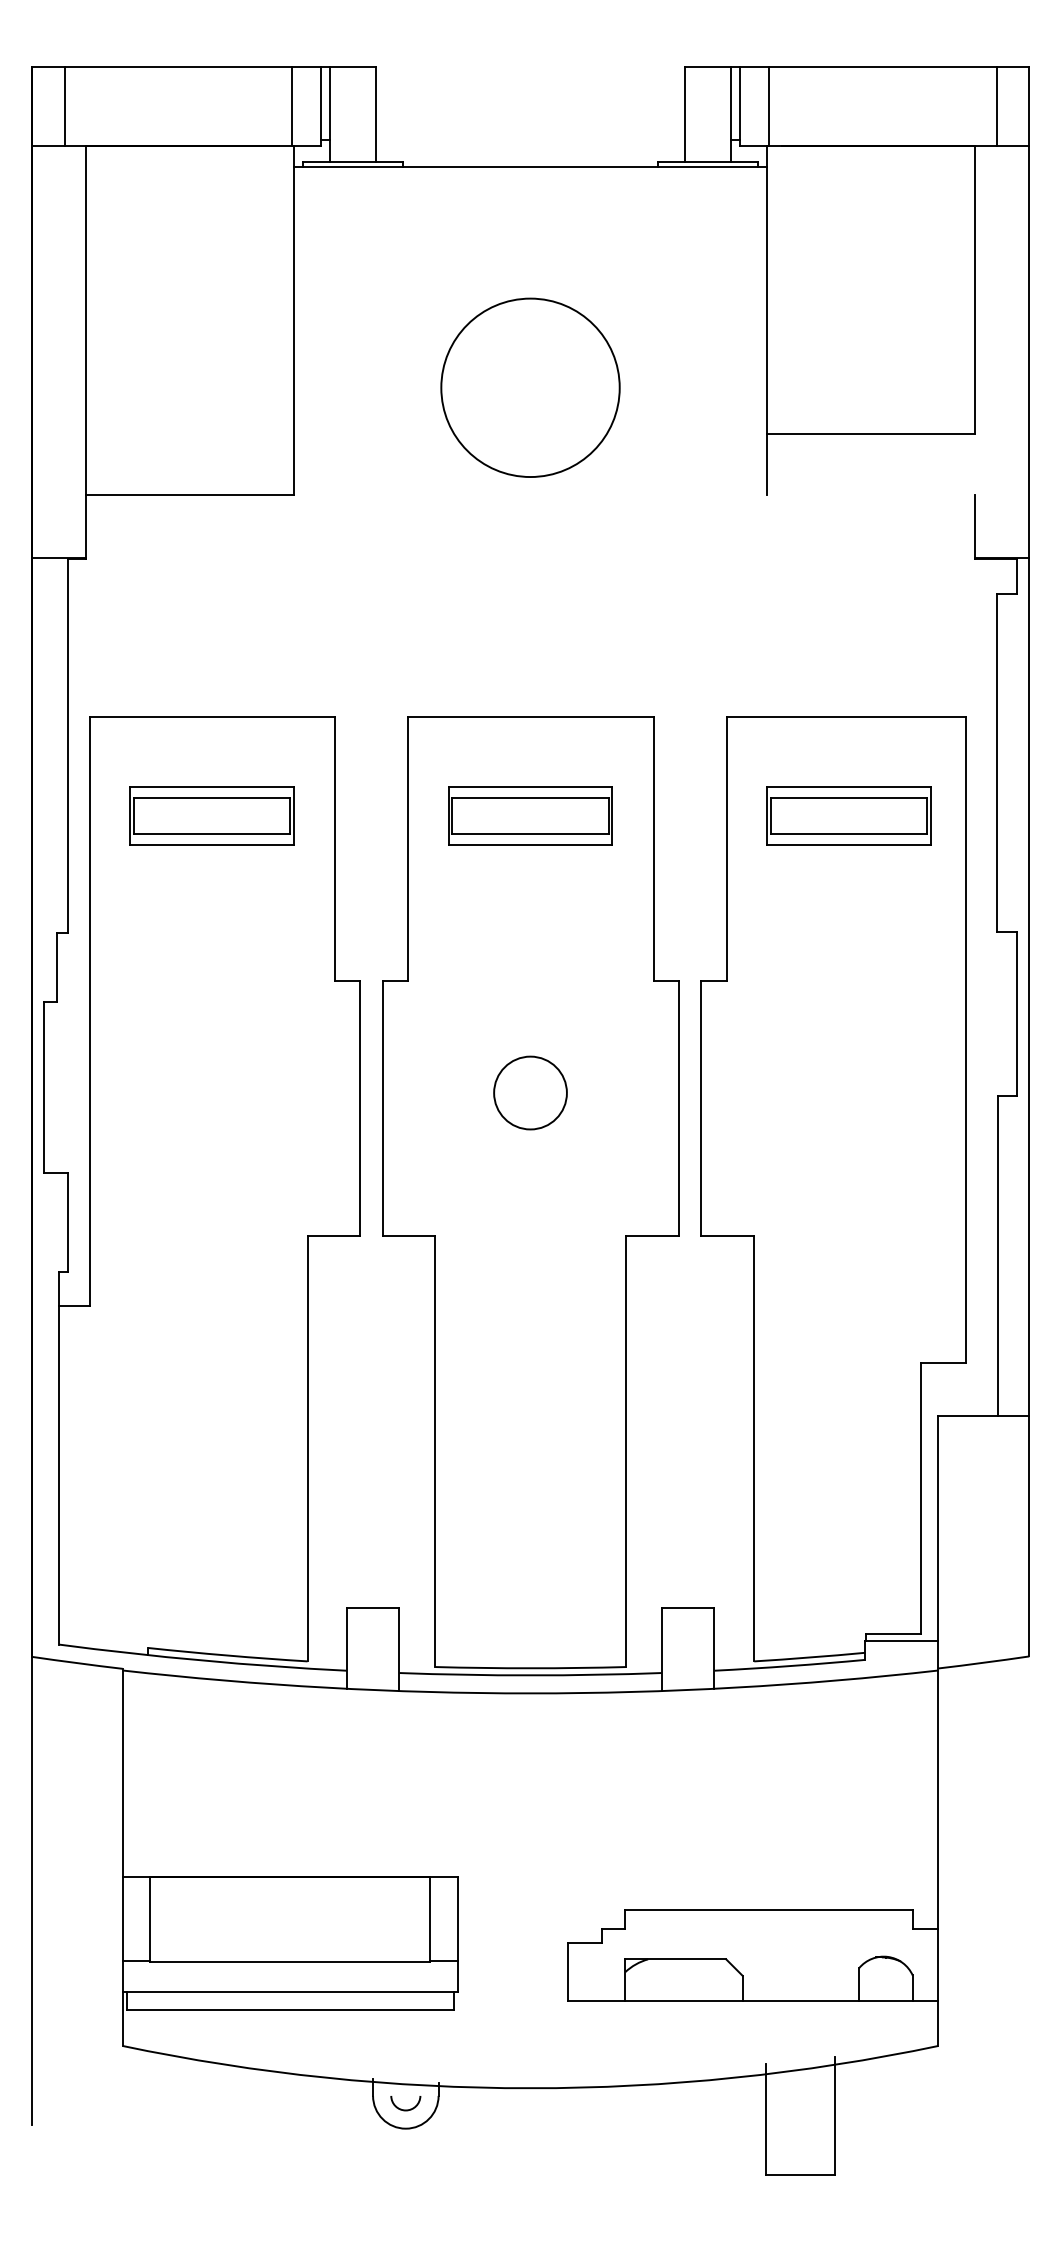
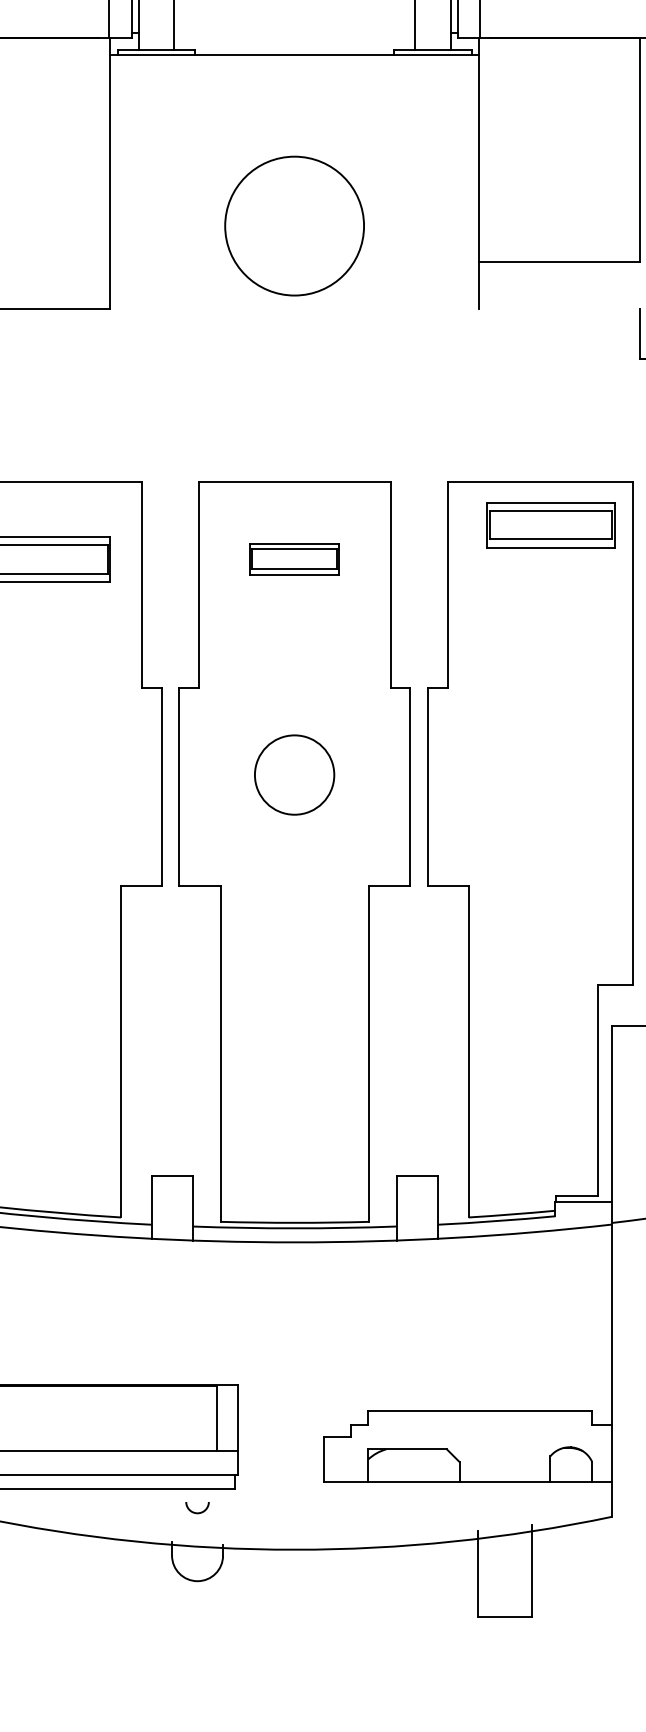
part: (530, 815) -> (294, 559), size x0.7
part: (848, 815) -> (550, 524), moved
circle: (530, 1092) -> (294, 774), size x1.4
arc: (405, 2109) -> (197, 1512), moved

